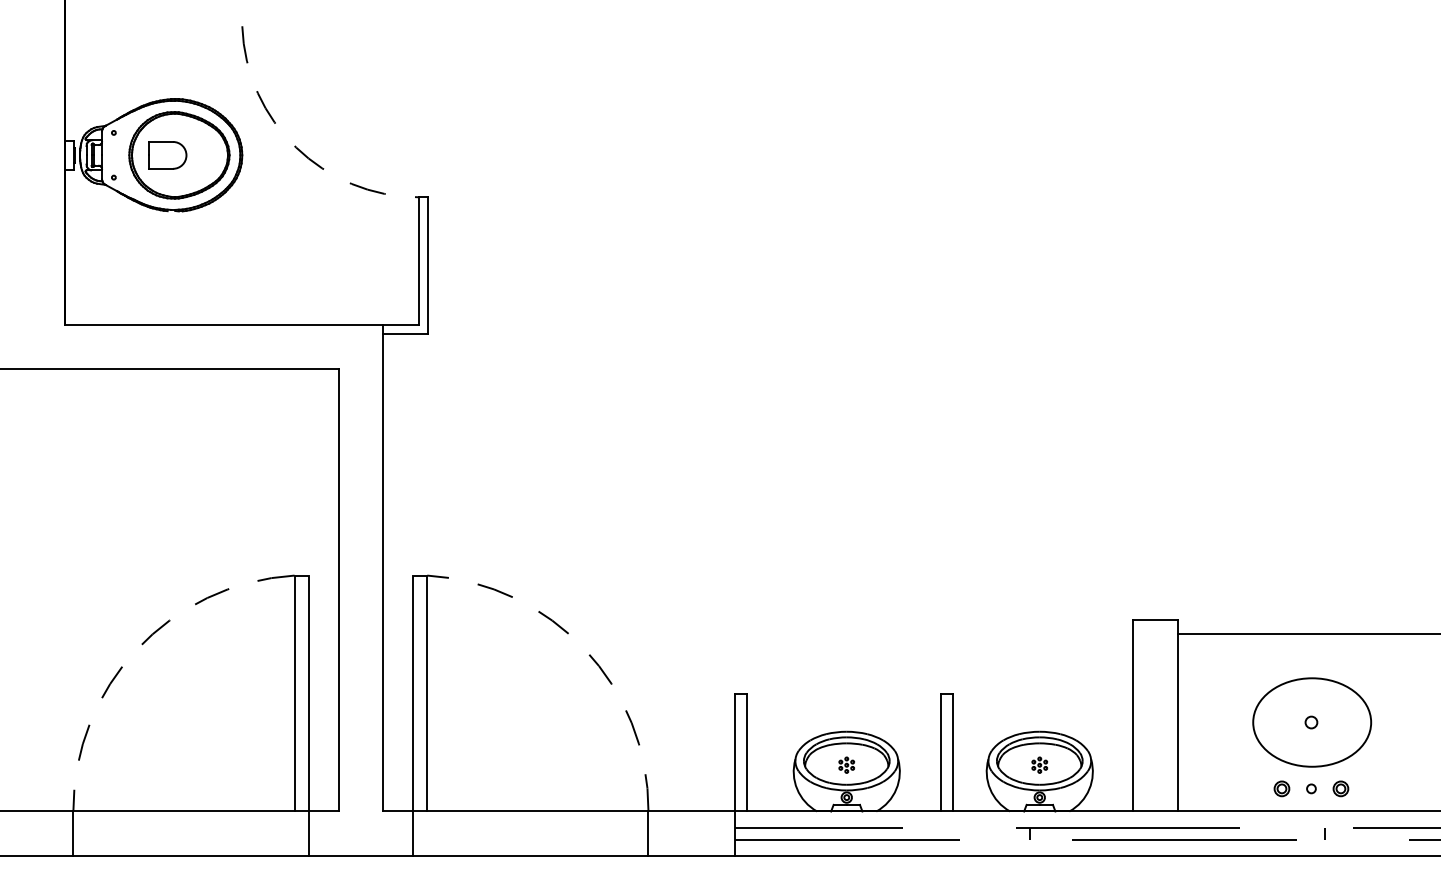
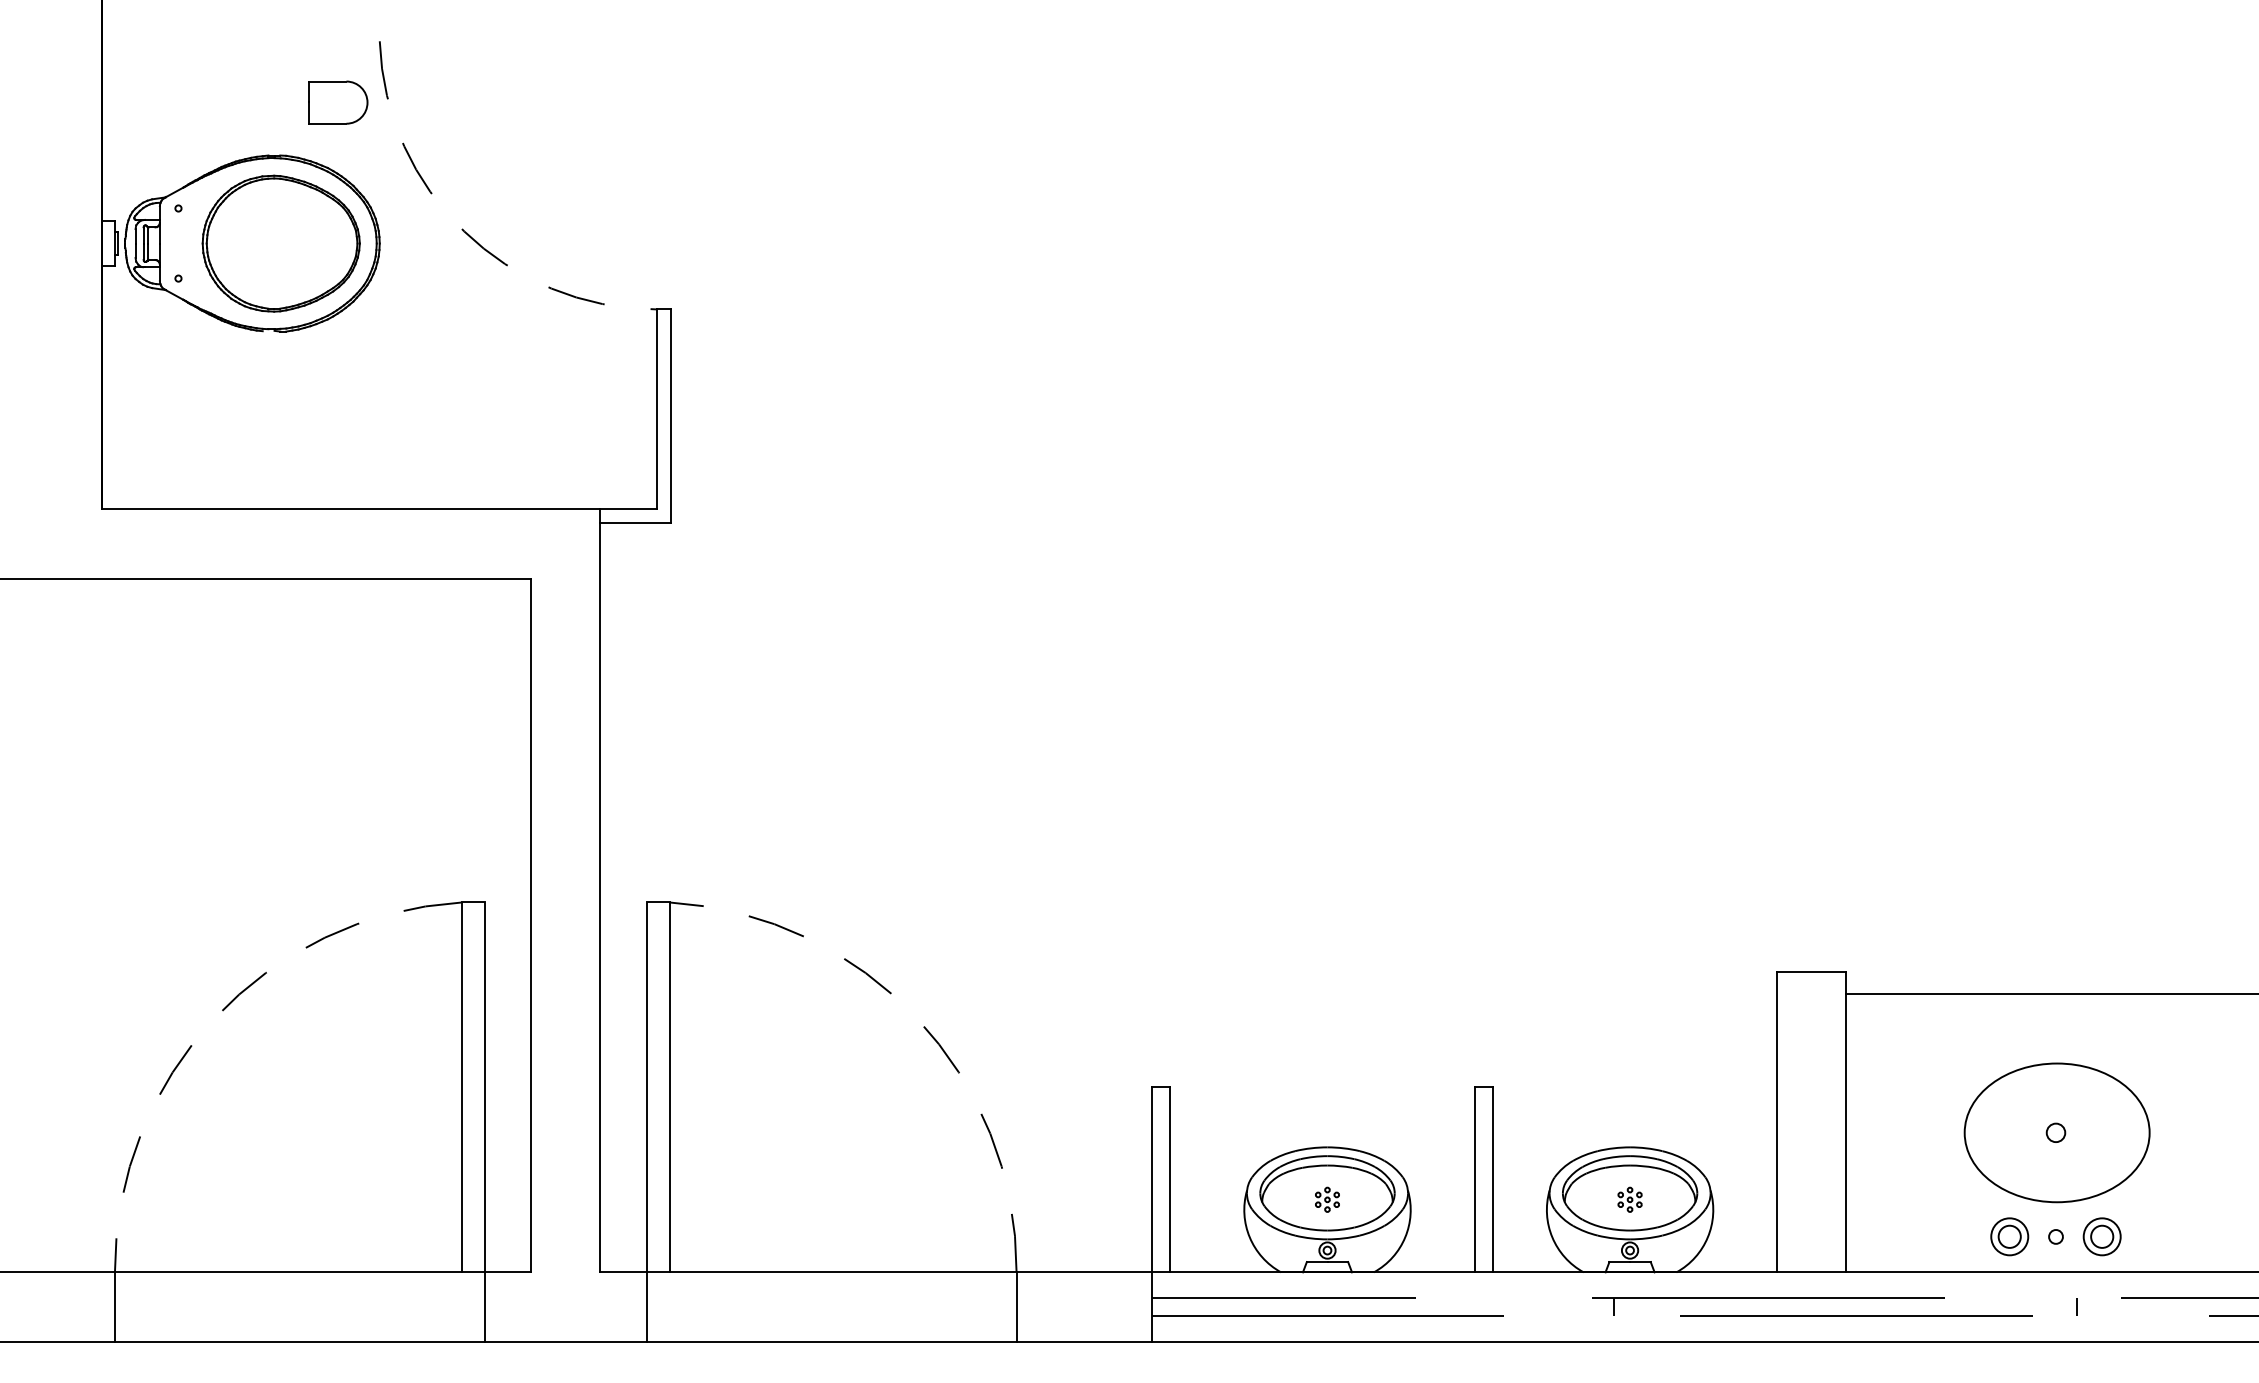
part: (167, 155) -> (337, 102), moved
part: (1281, 788) -> (2009, 1236), size x1.6
part: (1340, 788) -> (2101, 1236), size x1.6

